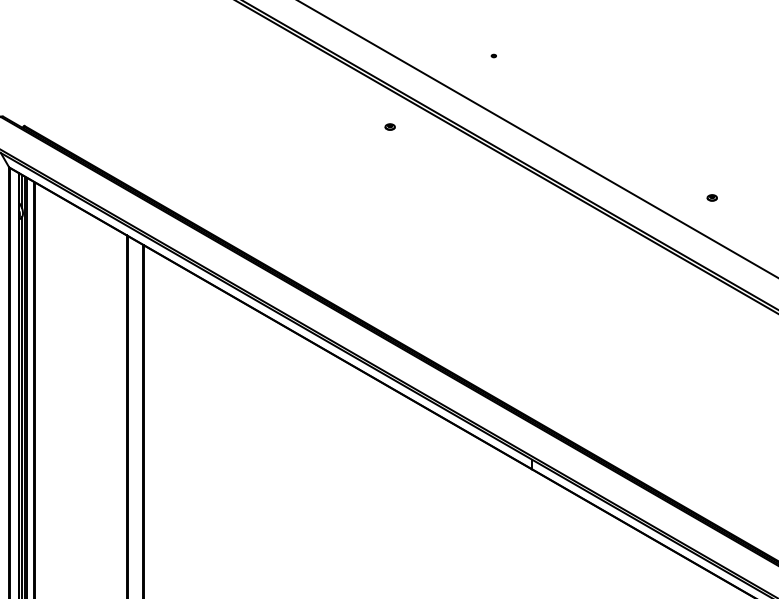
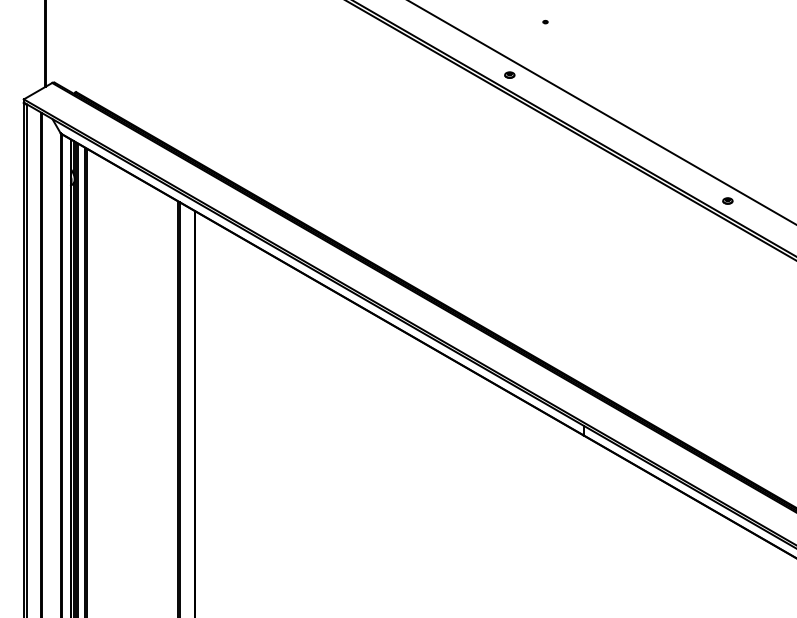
part: (389, 126) -> (509, 74), moved
part: (711, 197) -> (727, 200), moved

